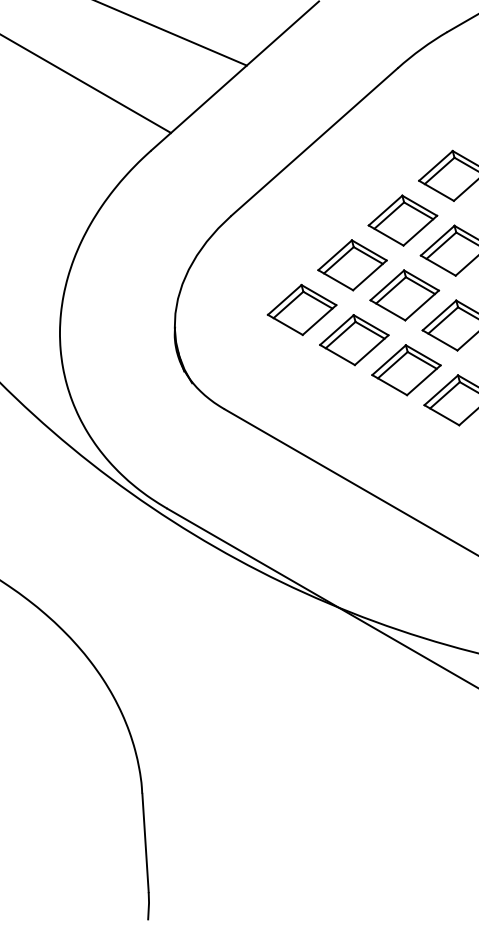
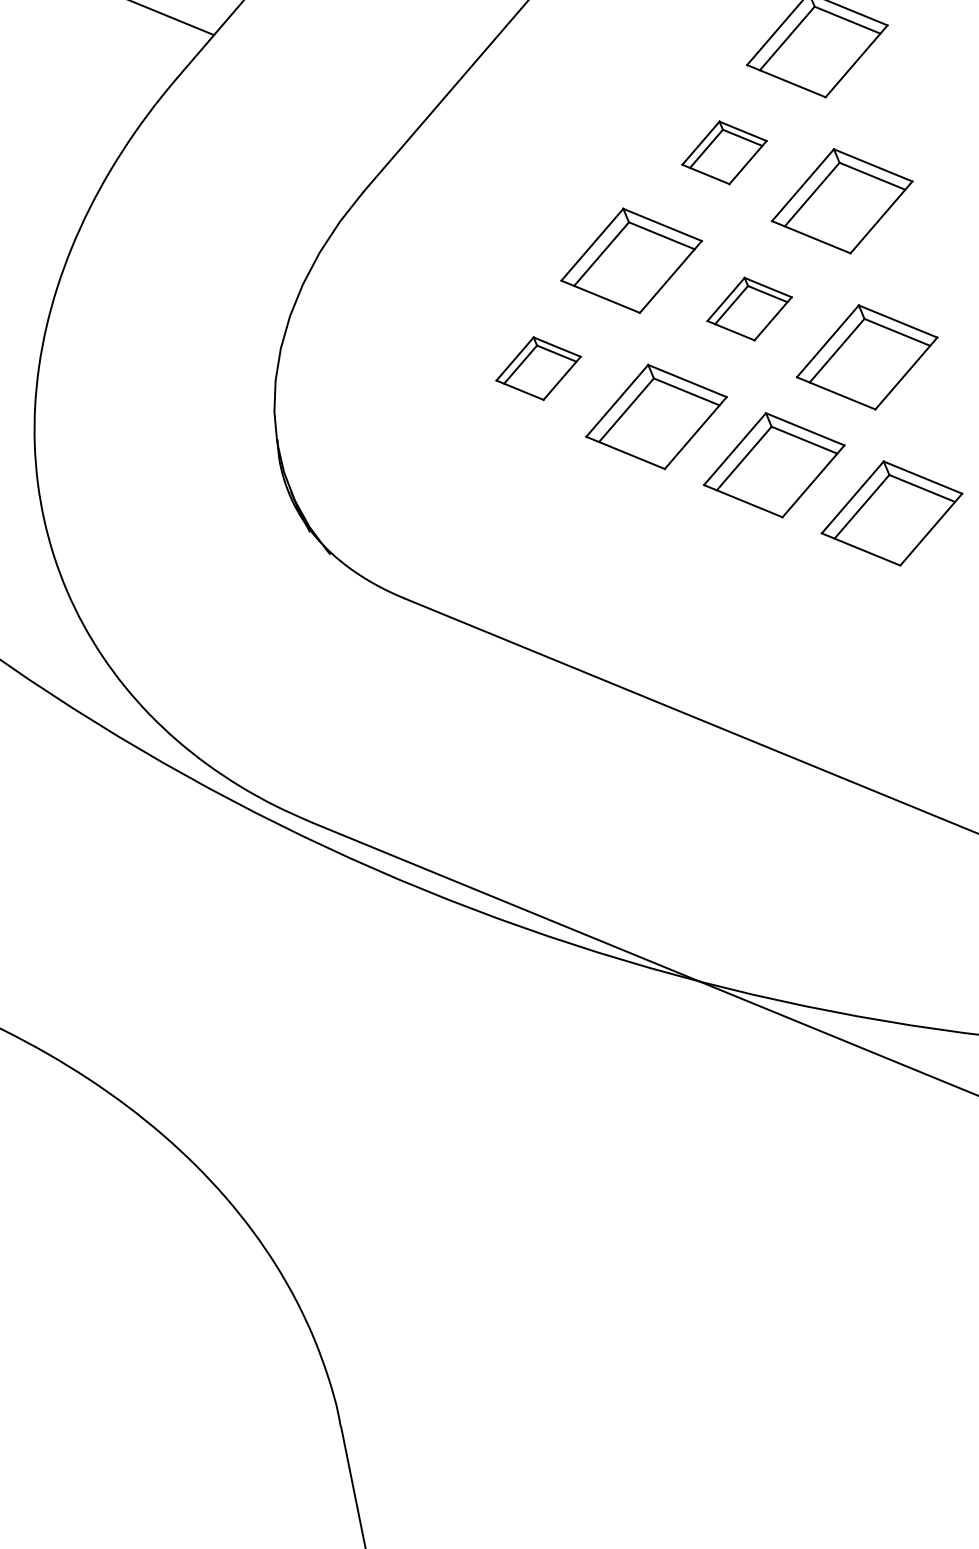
part: (402, 220) -> (723, 152), size x0.6
part: (404, 295) -> (748, 309), size x0.6
part: (301, 309) -> (537, 367), size x0.6

